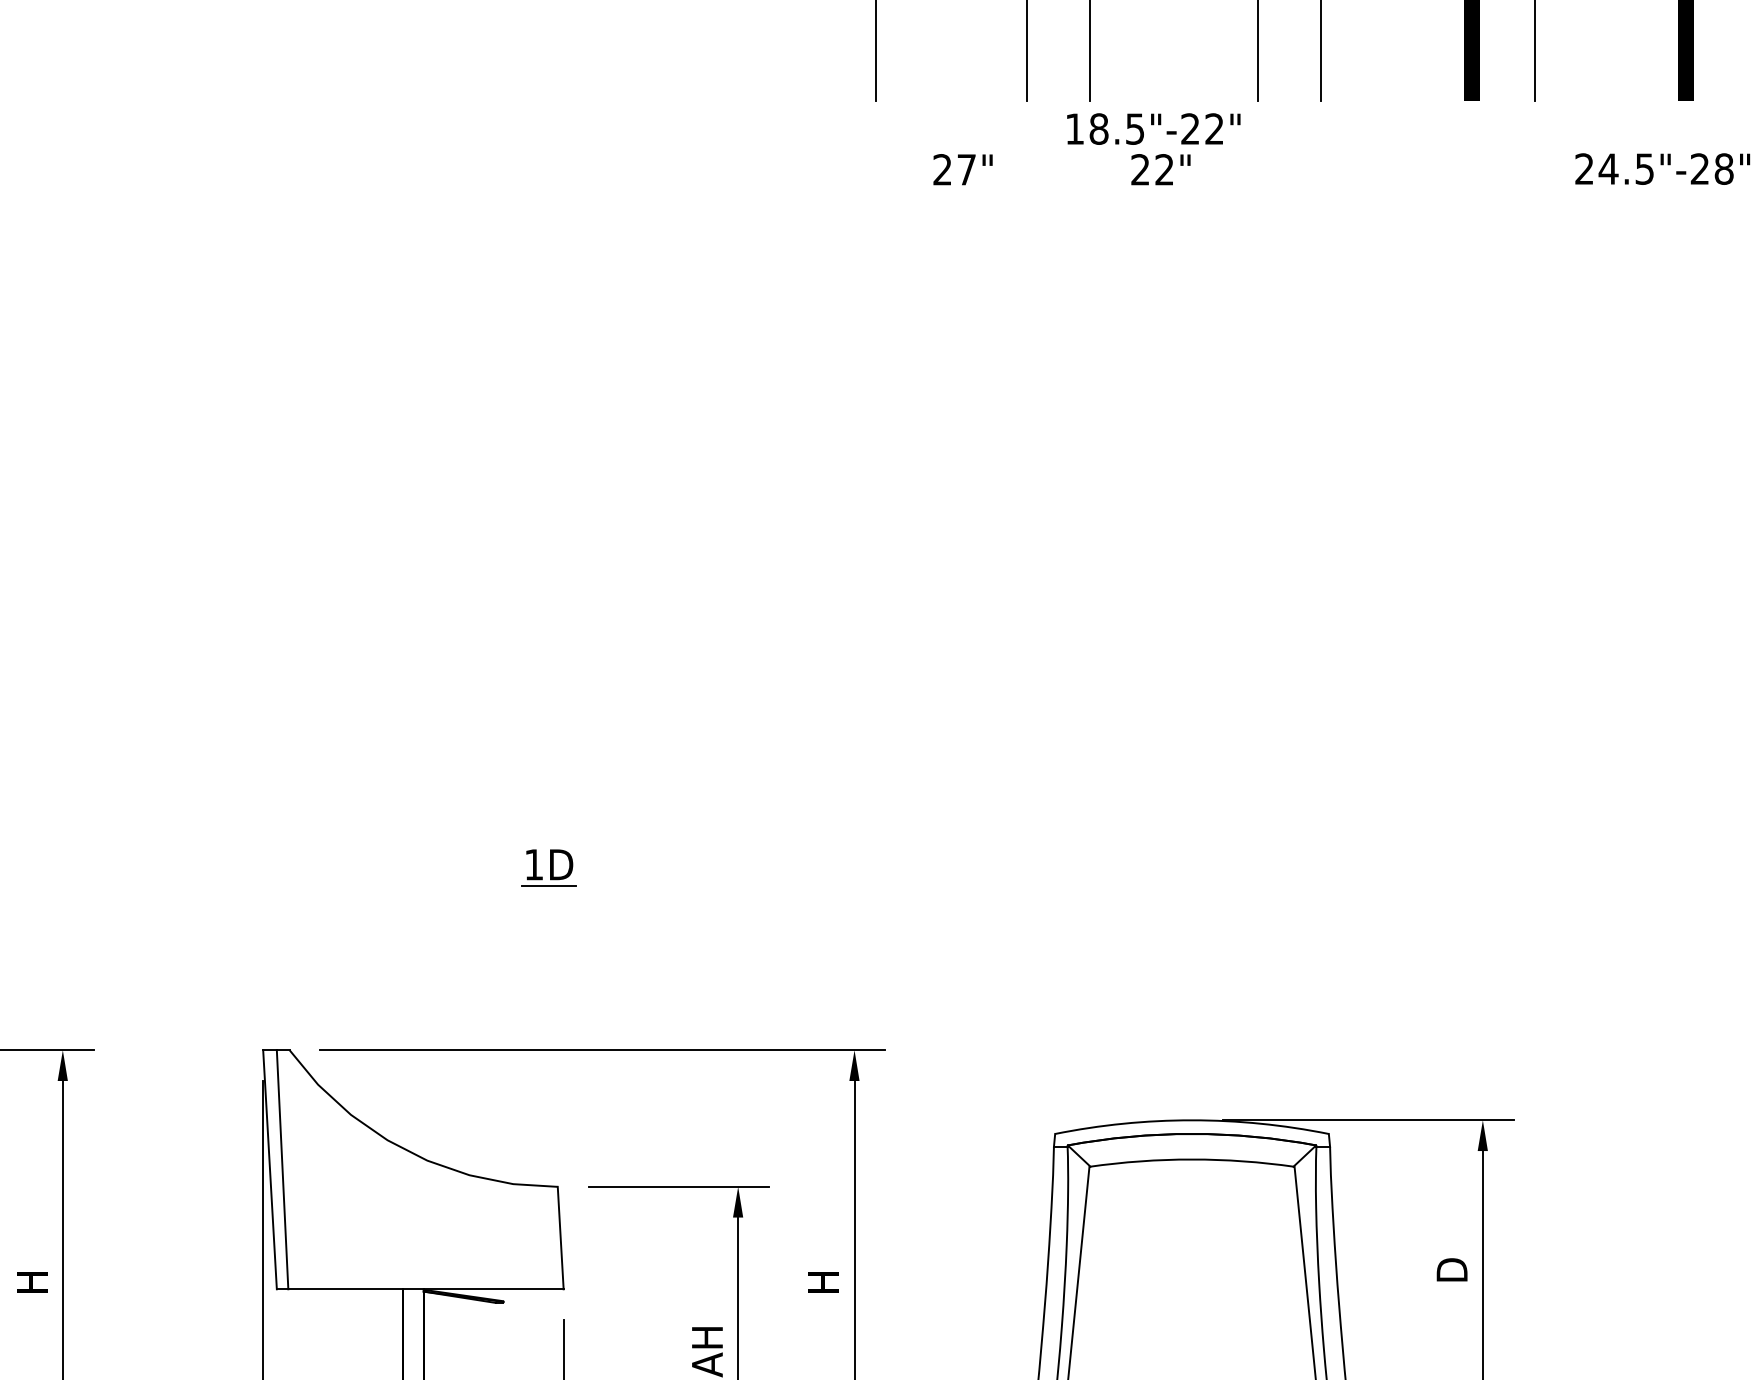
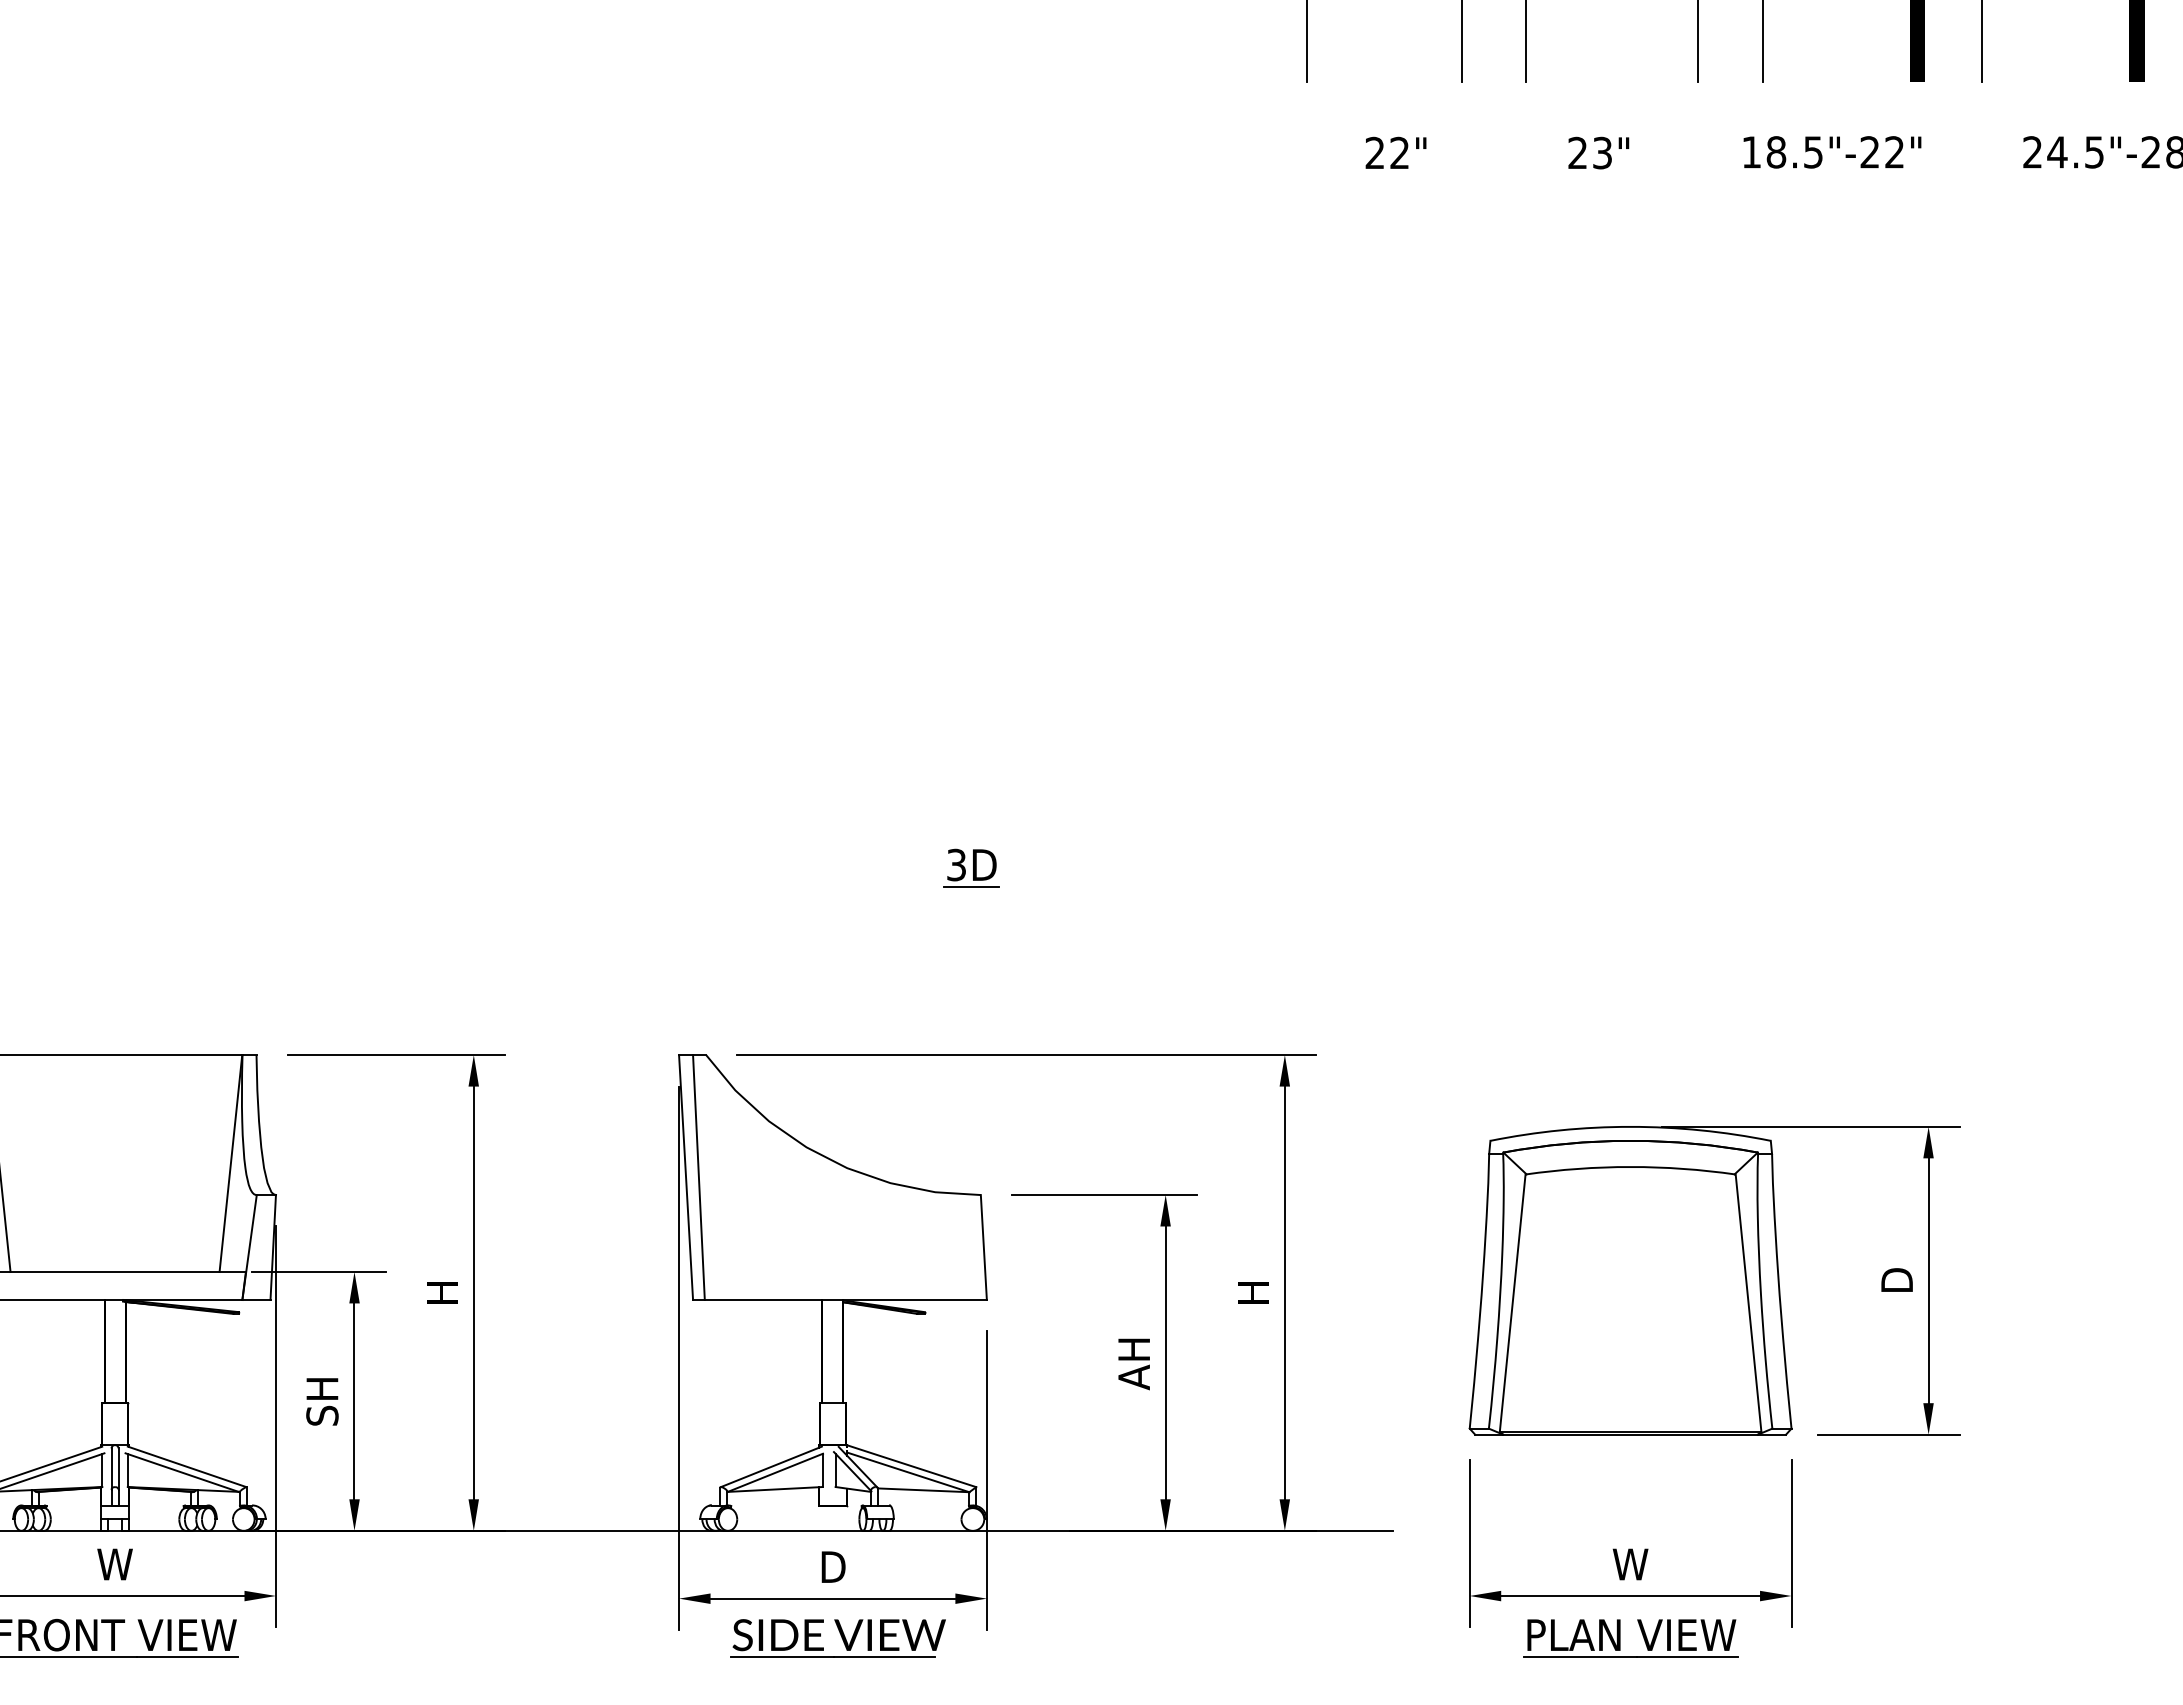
text: (1153, 129) -> (1832, 152), moved
text: (966, 169) -> (1399, 152), 27" -> 22"
text: (1164, 170) -> (1602, 153), 22" -> 23"
text: (534, 864) -> (956, 864), 1D -> 3D

